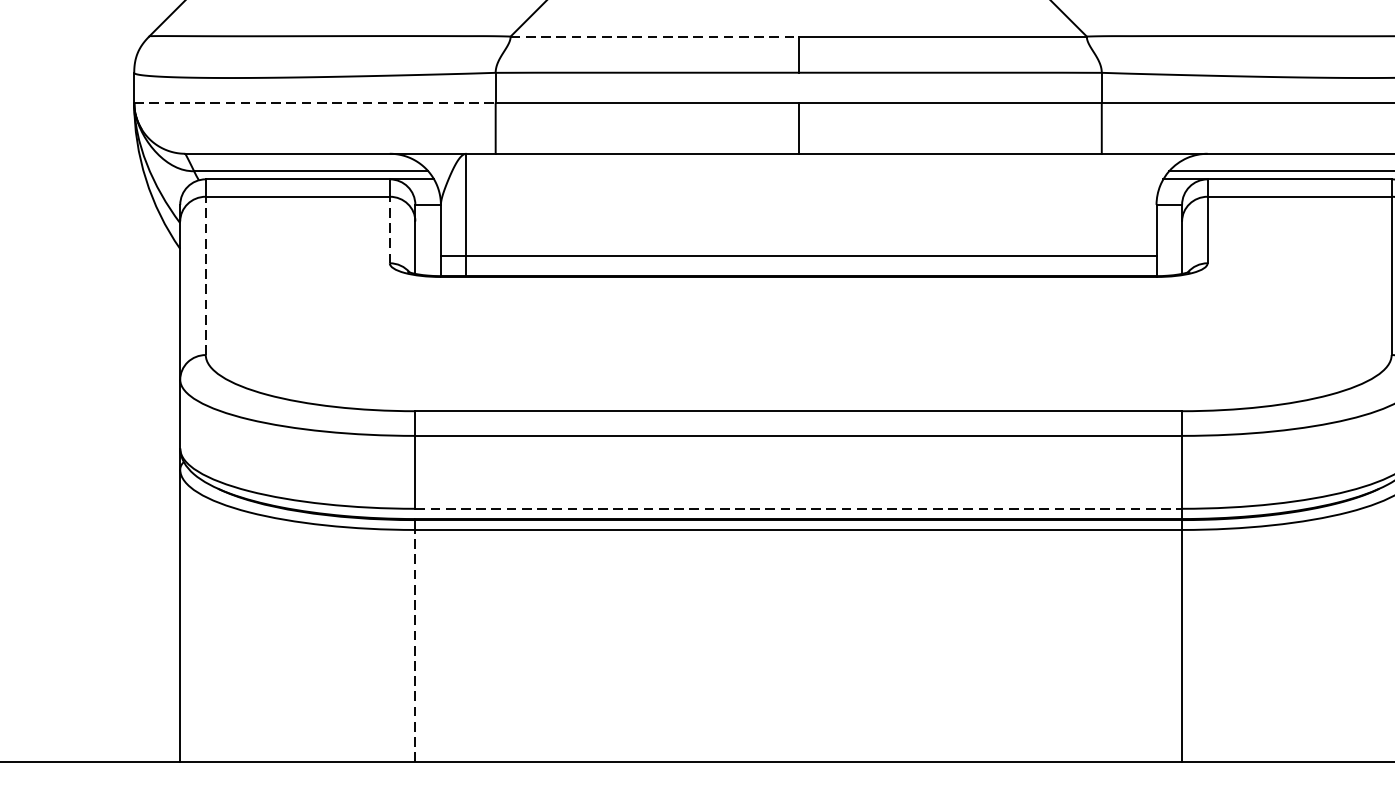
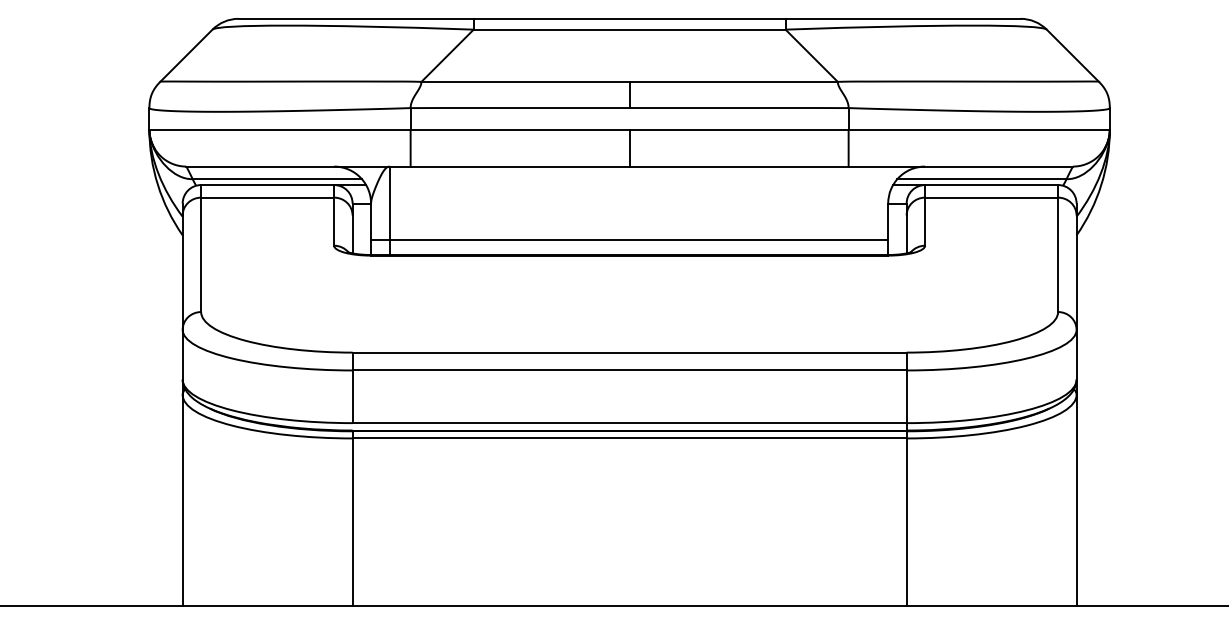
line: (656, 36) -> (526, 81), dashed -> solid
line: (315, 102) -> (280, 129), dashed -> solid
line: (390, 229) -> (334, 221), dashed -> solid
line: (206, 275) -> (201, 254), dashed -> solid
line: (799, 509) -> (630, 423), dashed -> solid
line: (415, 646) -> (352, 522), dashed -> solid

